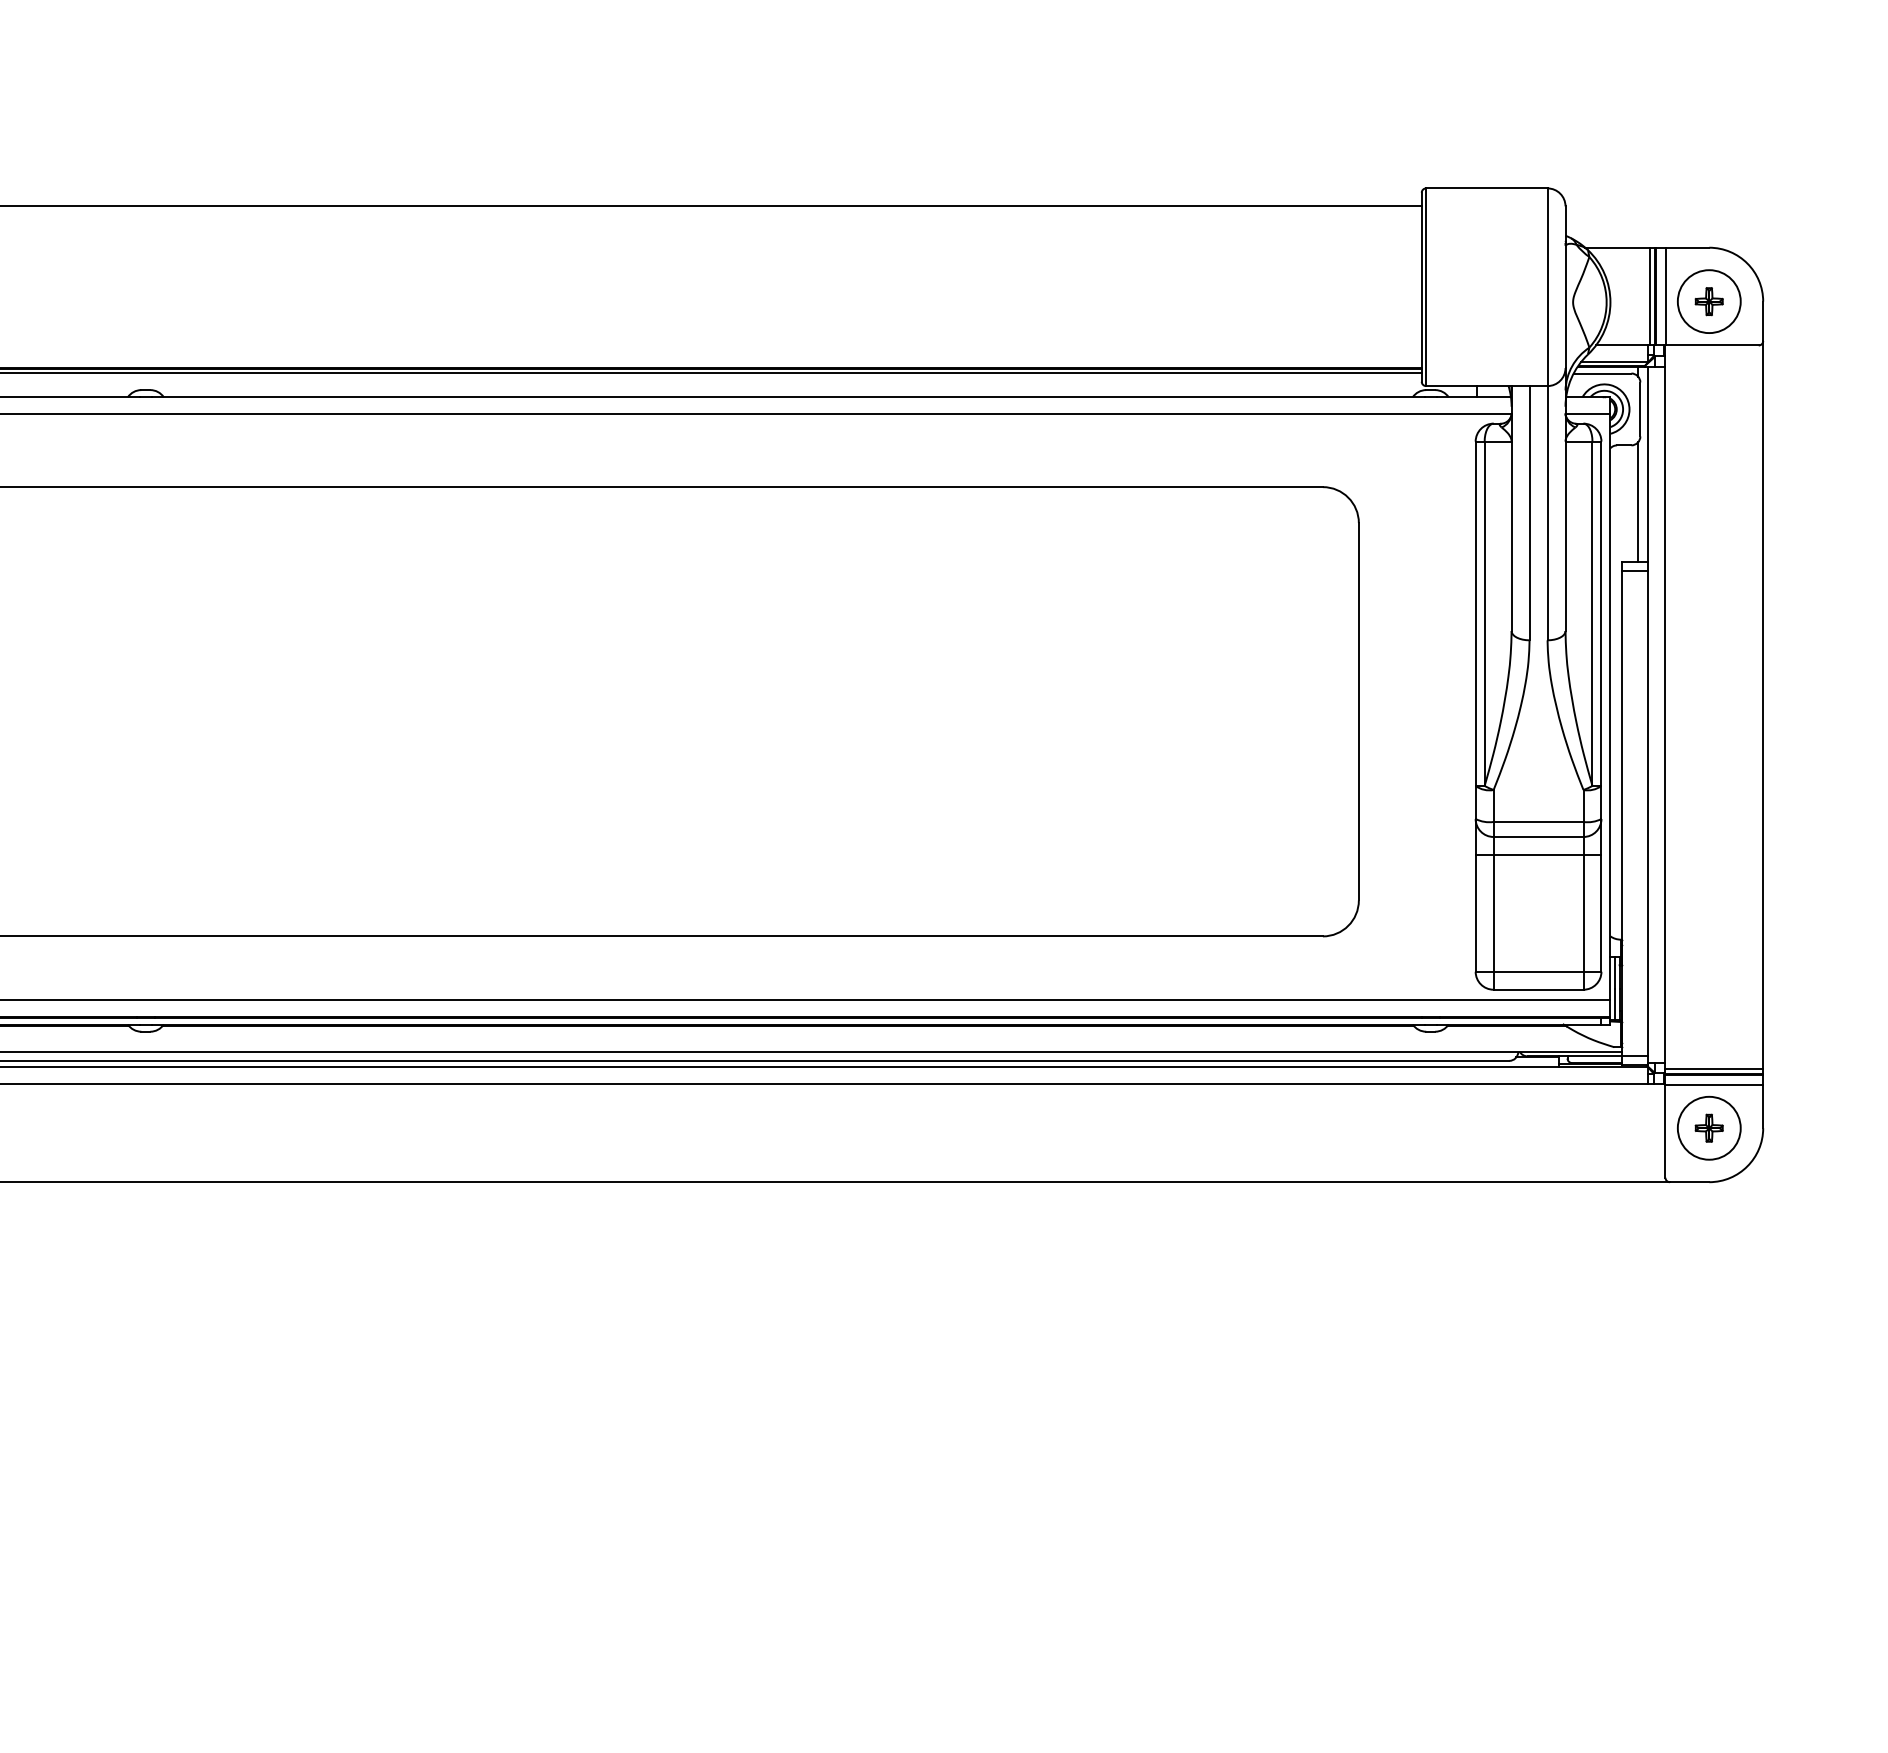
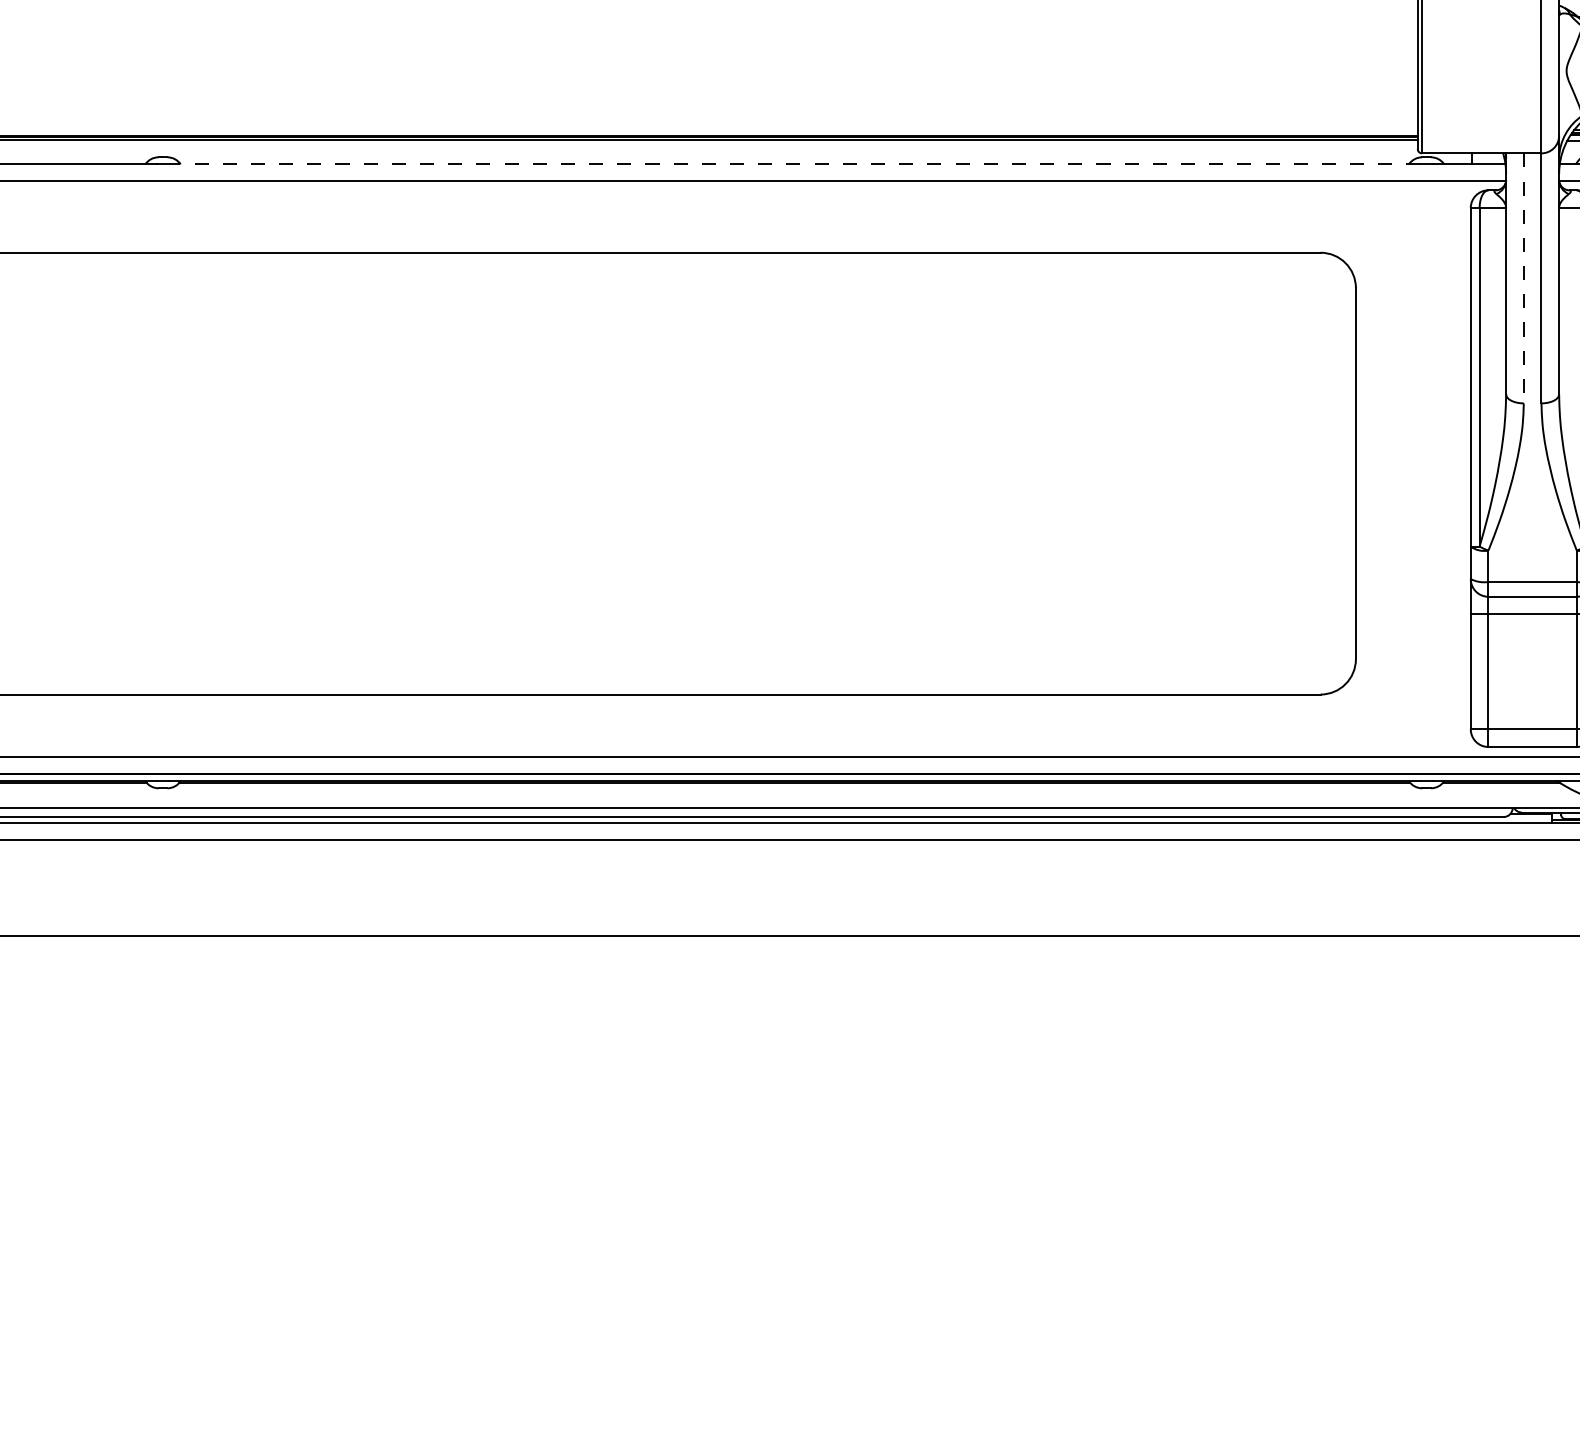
line: (787, 397) -> (794, 164), solid -> dashed
line: (1529, 513) -> (1523, 278), solid -> dashed

